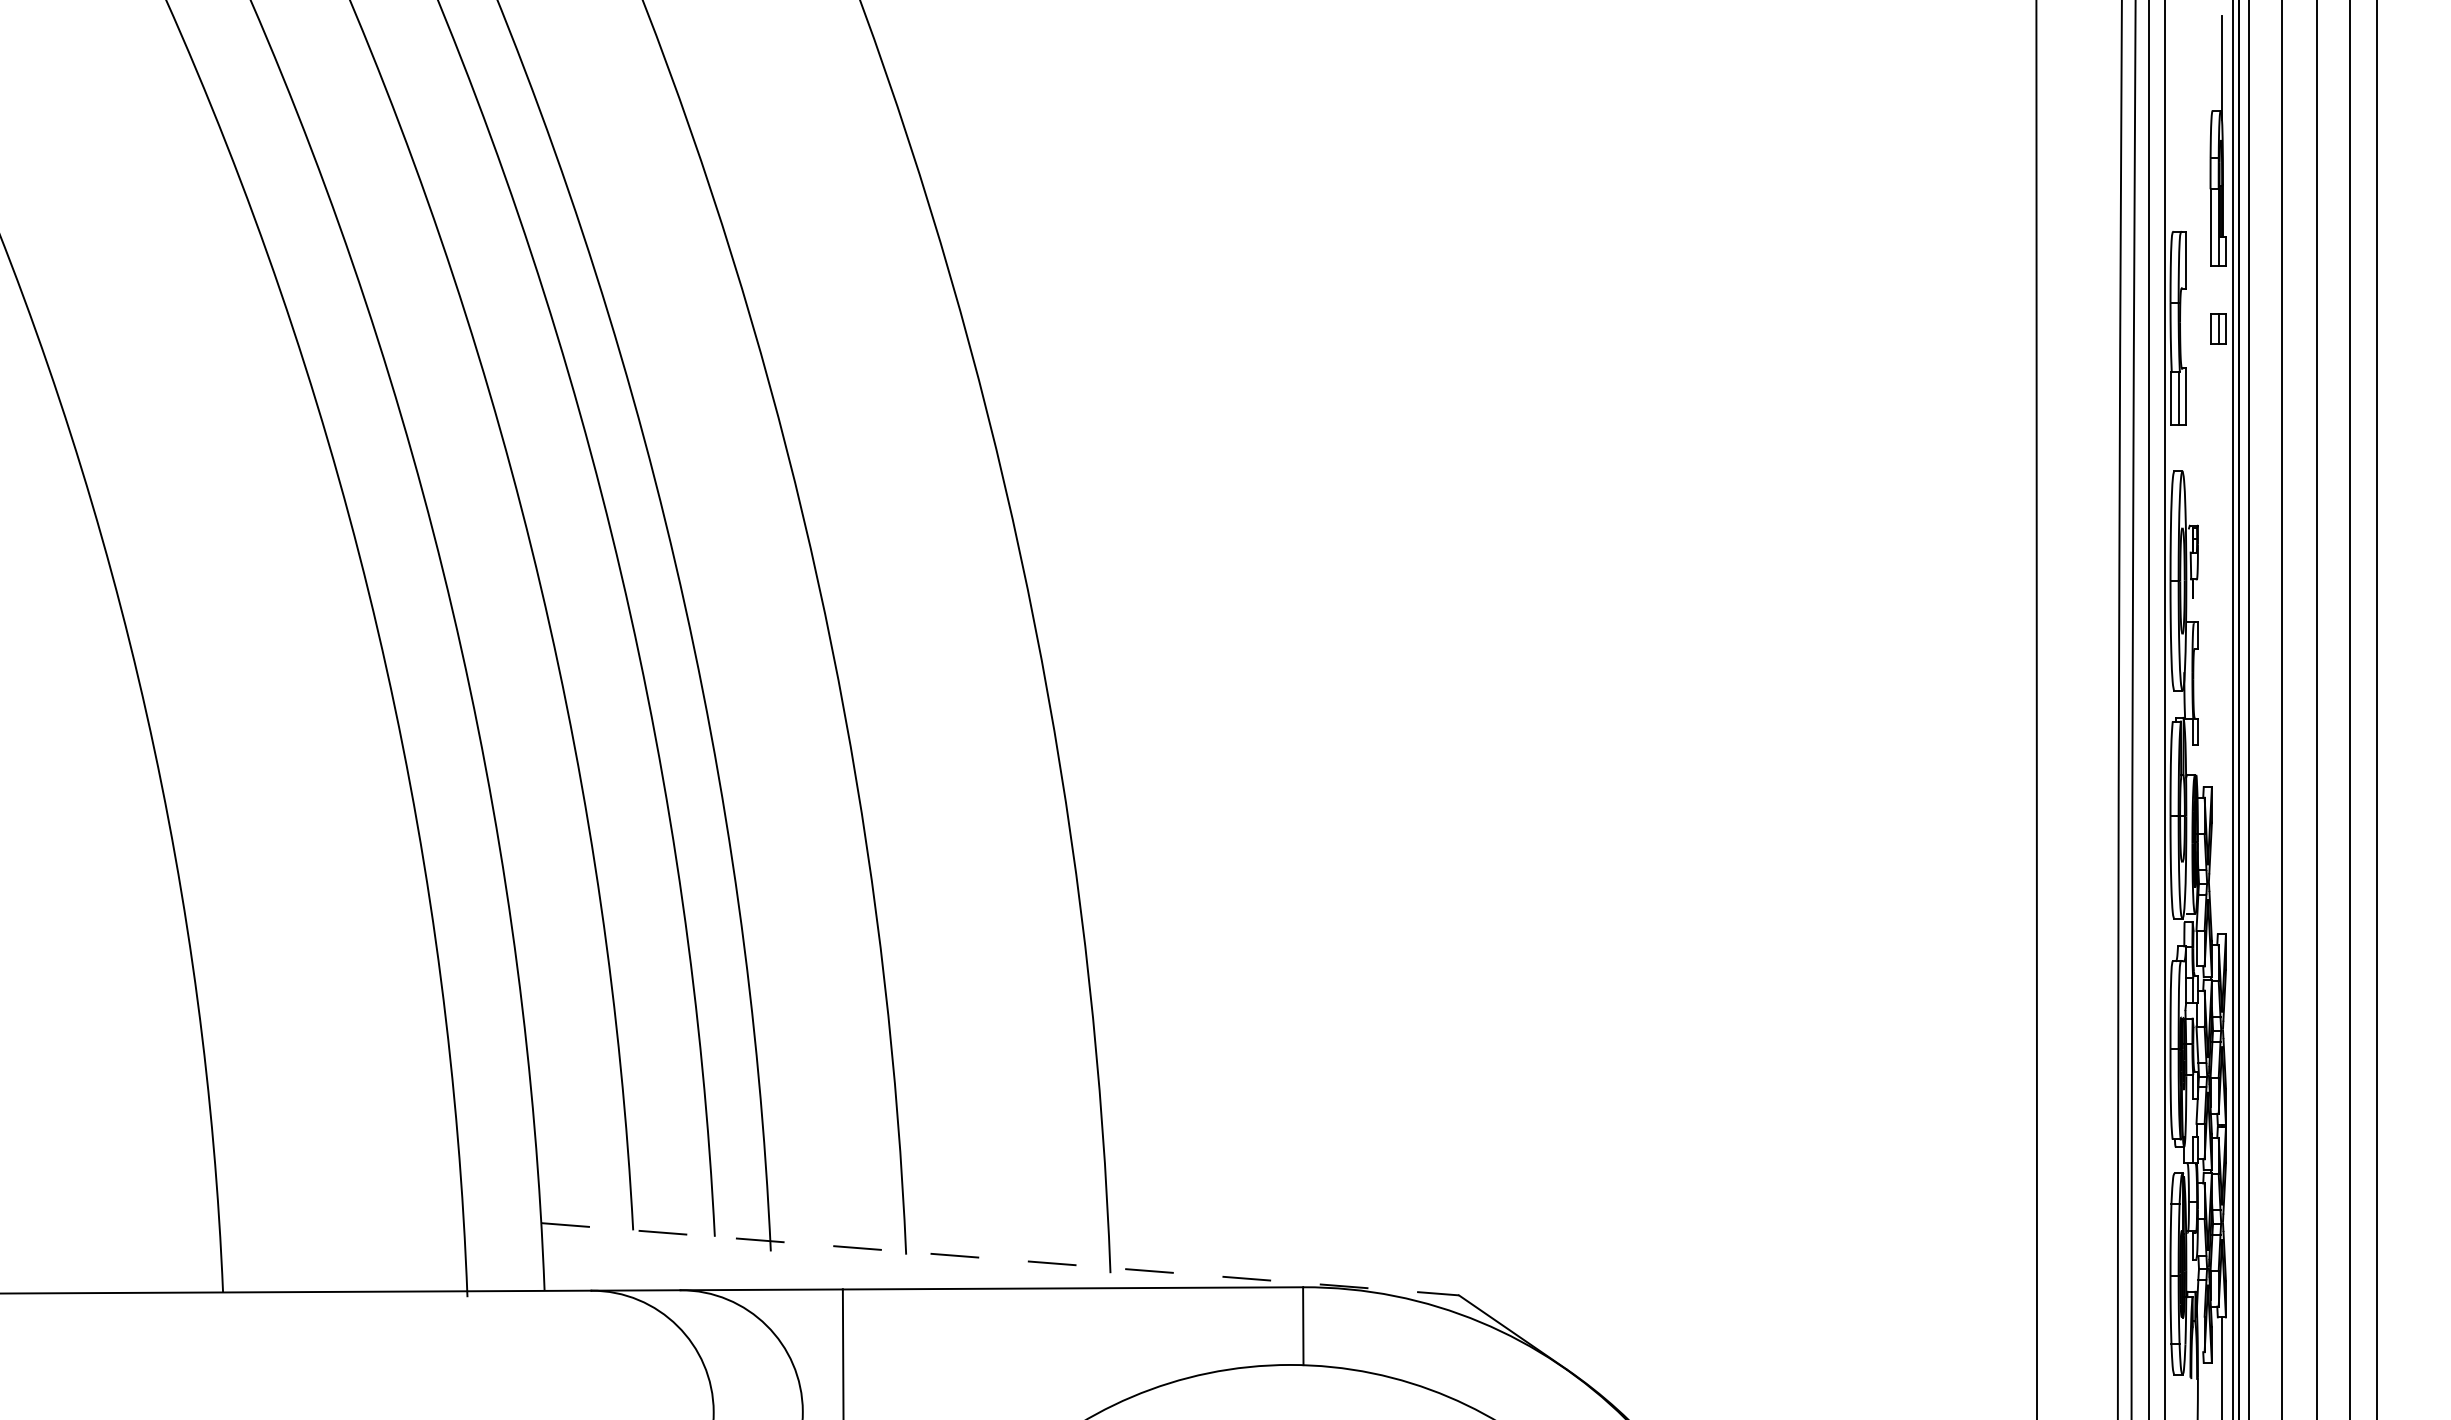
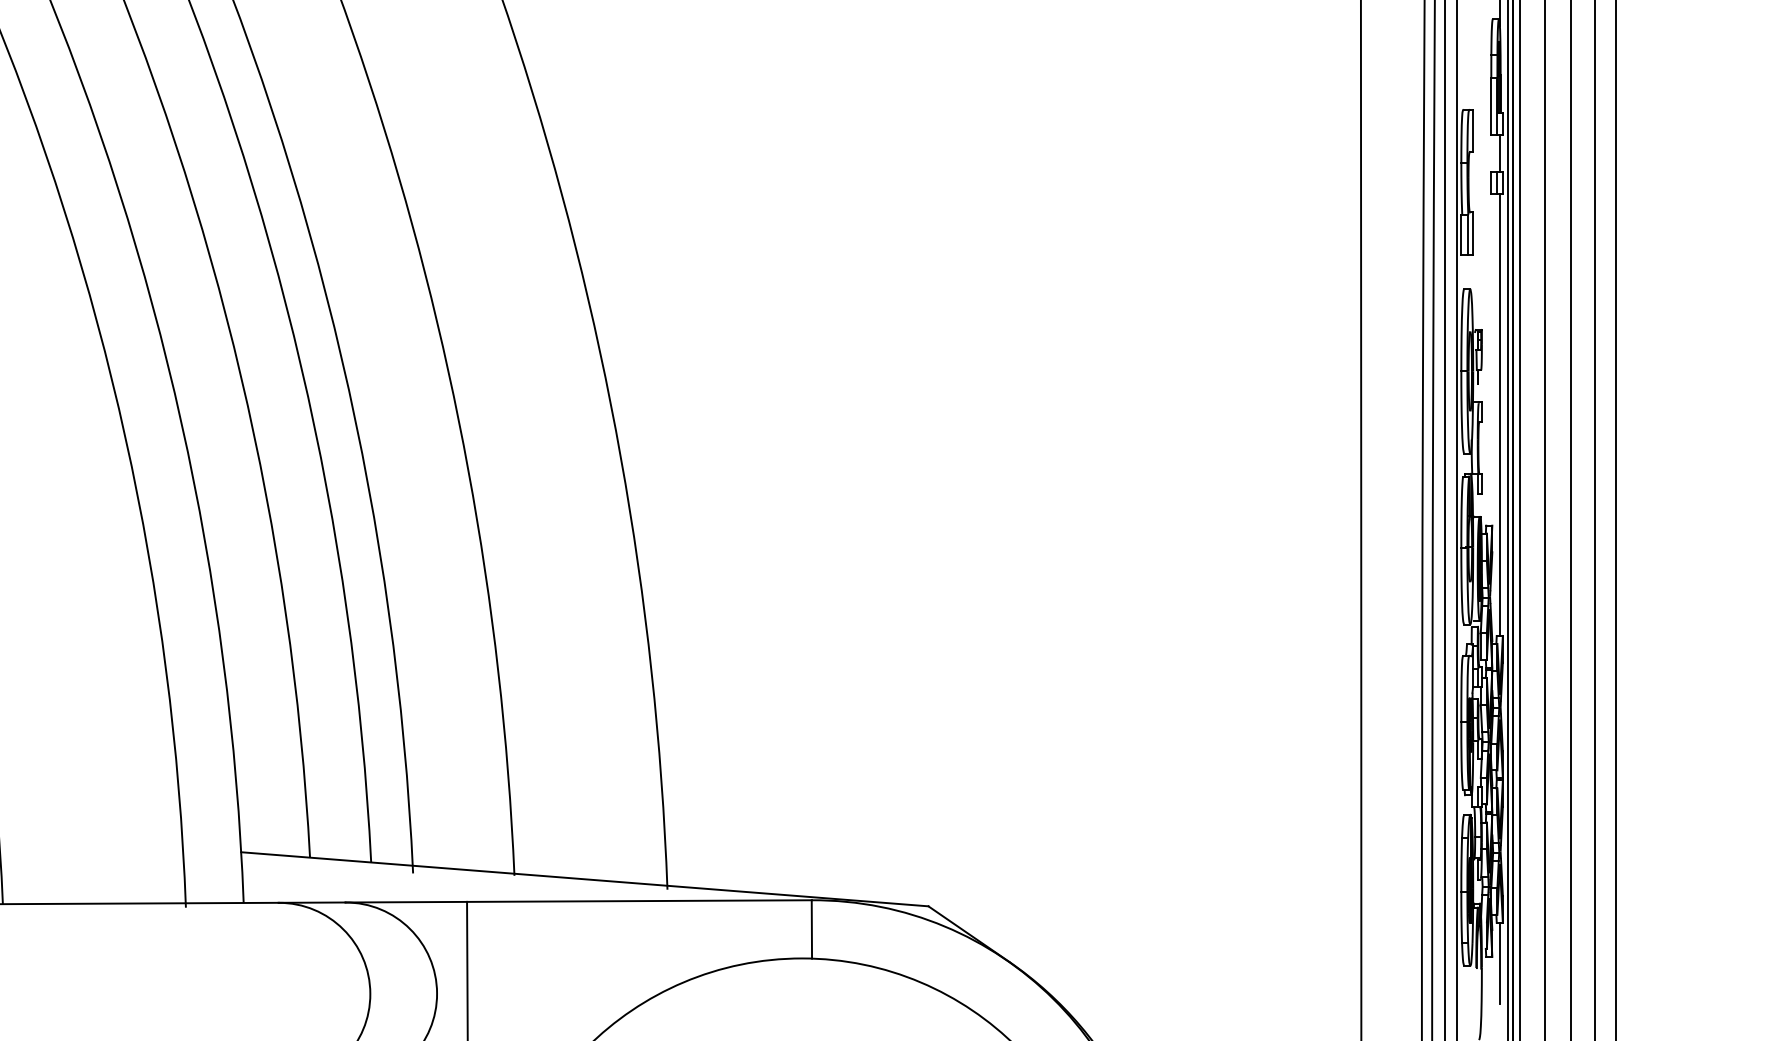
line: (2221, 290) -> (1499, 153), added
line: (2221, 638) -> (1499, 414), added
line: (1000, 1259) -> (585, 879), dashed -> solid

